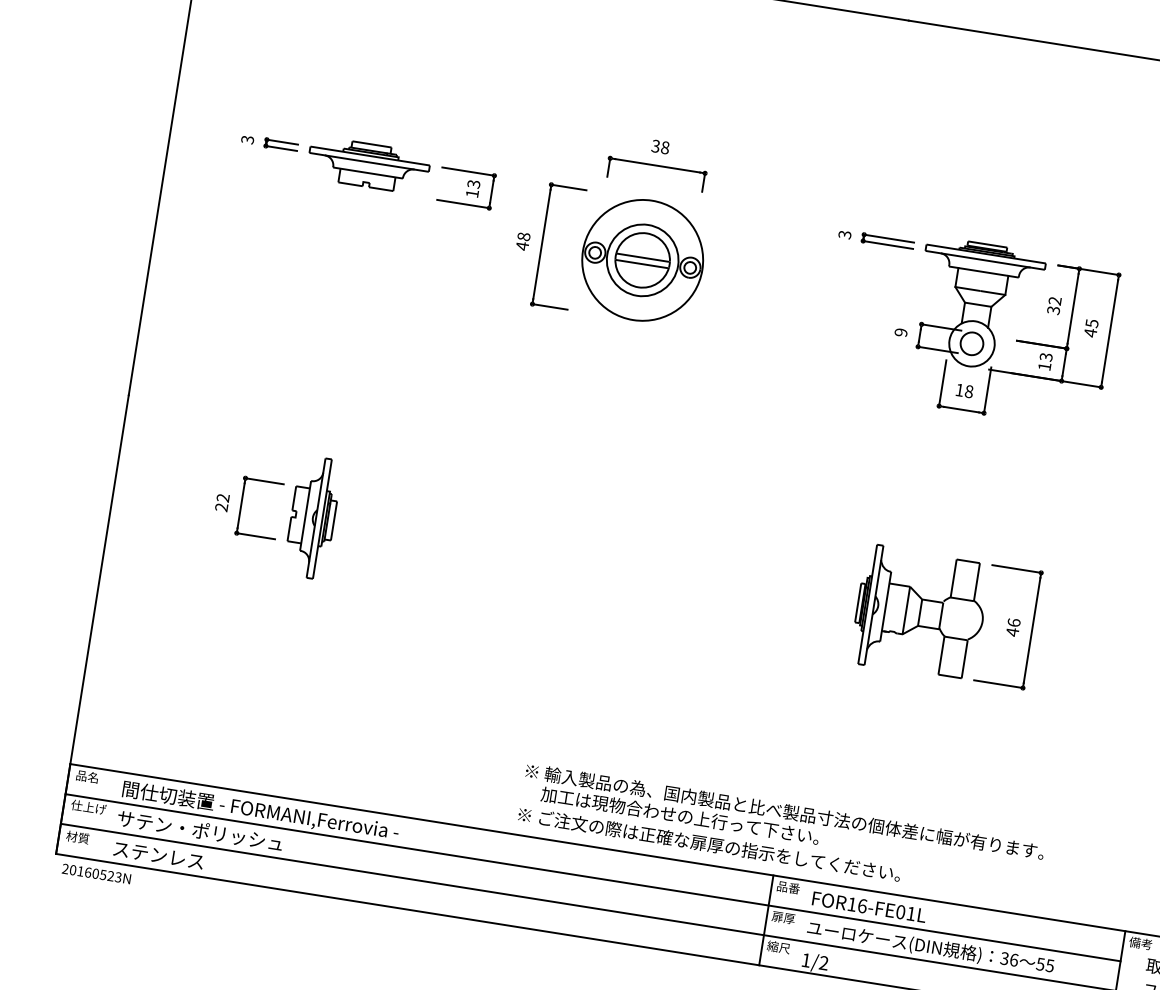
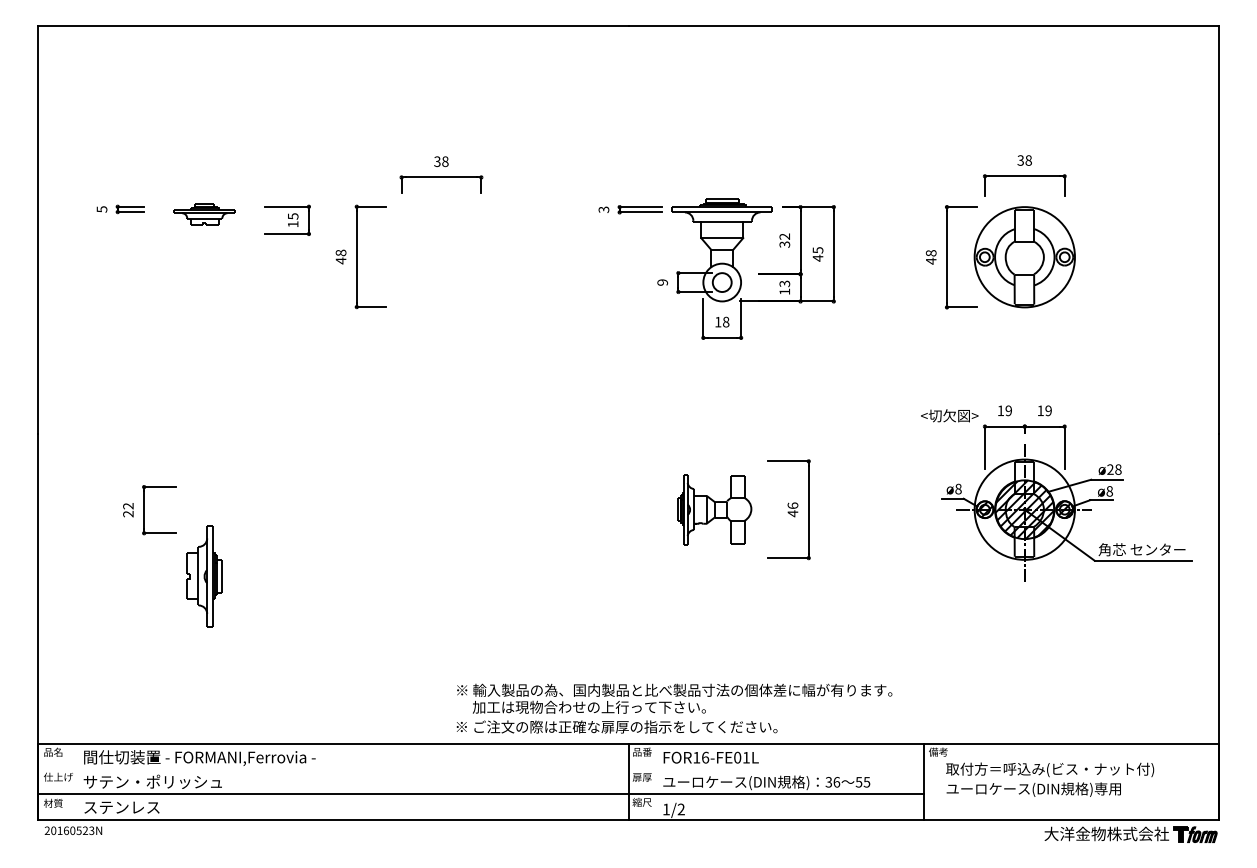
text: (247, 139) -> (101, 209), 3 -> 5
part: (368, 165) -> (204, 214), size x0.6
text: (473, 184) -> (292, 216), 13 -> 15
part: (642, 259) -> (441, 256), removed
part: (312, 517) -> (204, 576), moved
part: (920, 612) -> (714, 509), size x0.7
text: (781, 833) -> (674, 708), moved
line: (592, 877) -> (480, 769), removed

